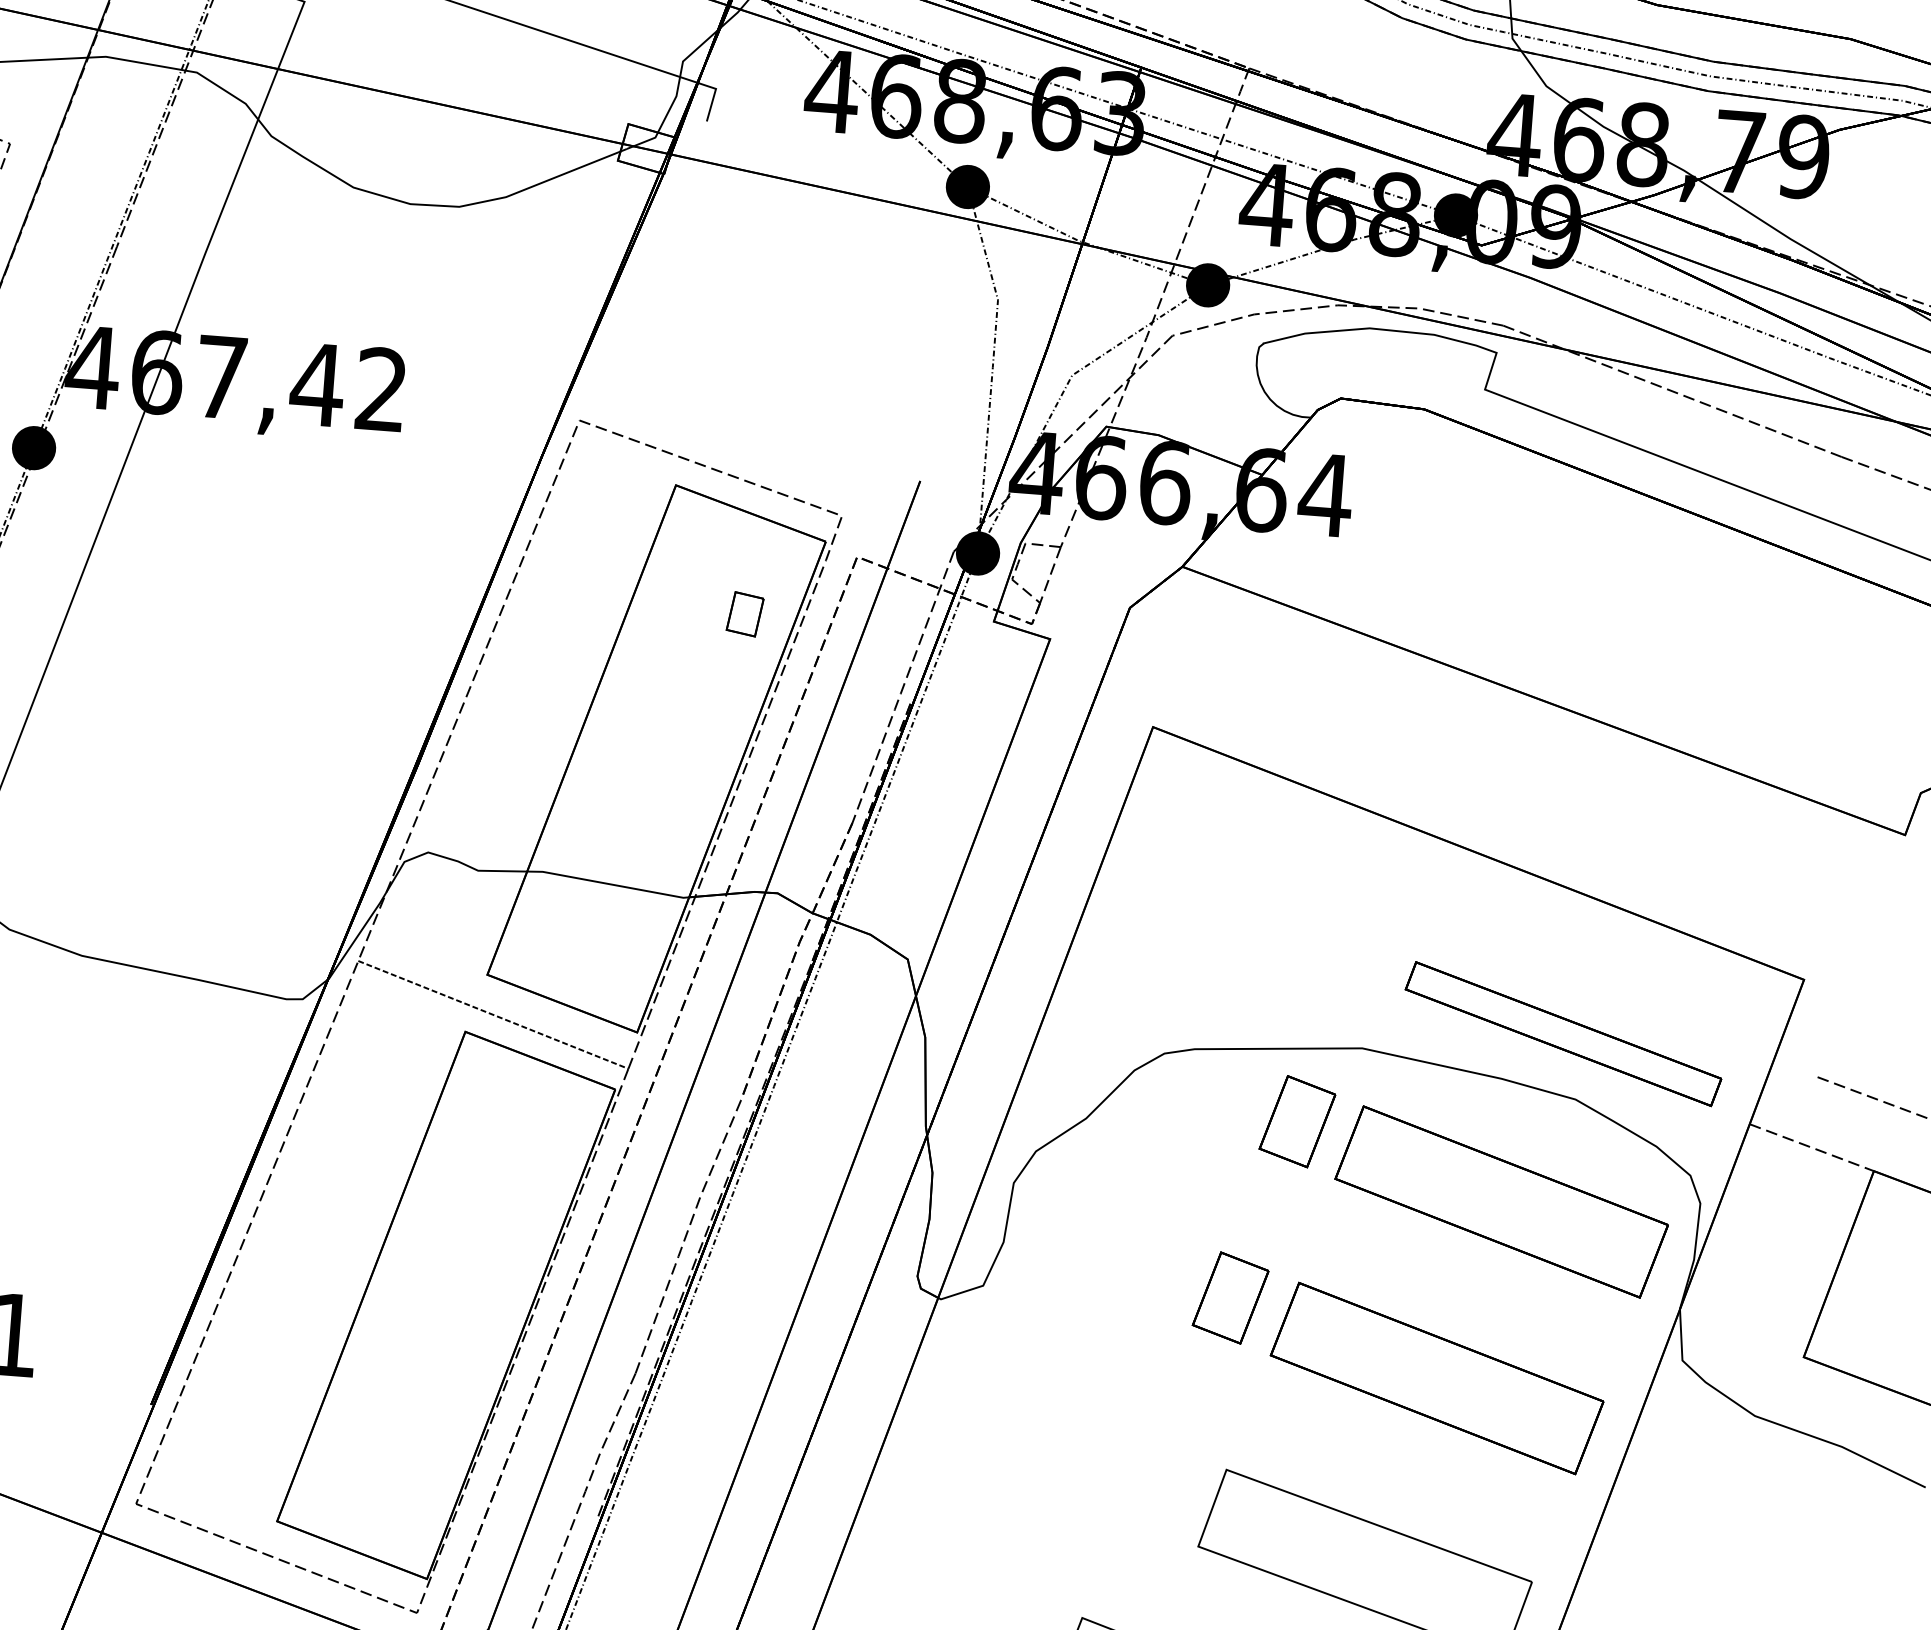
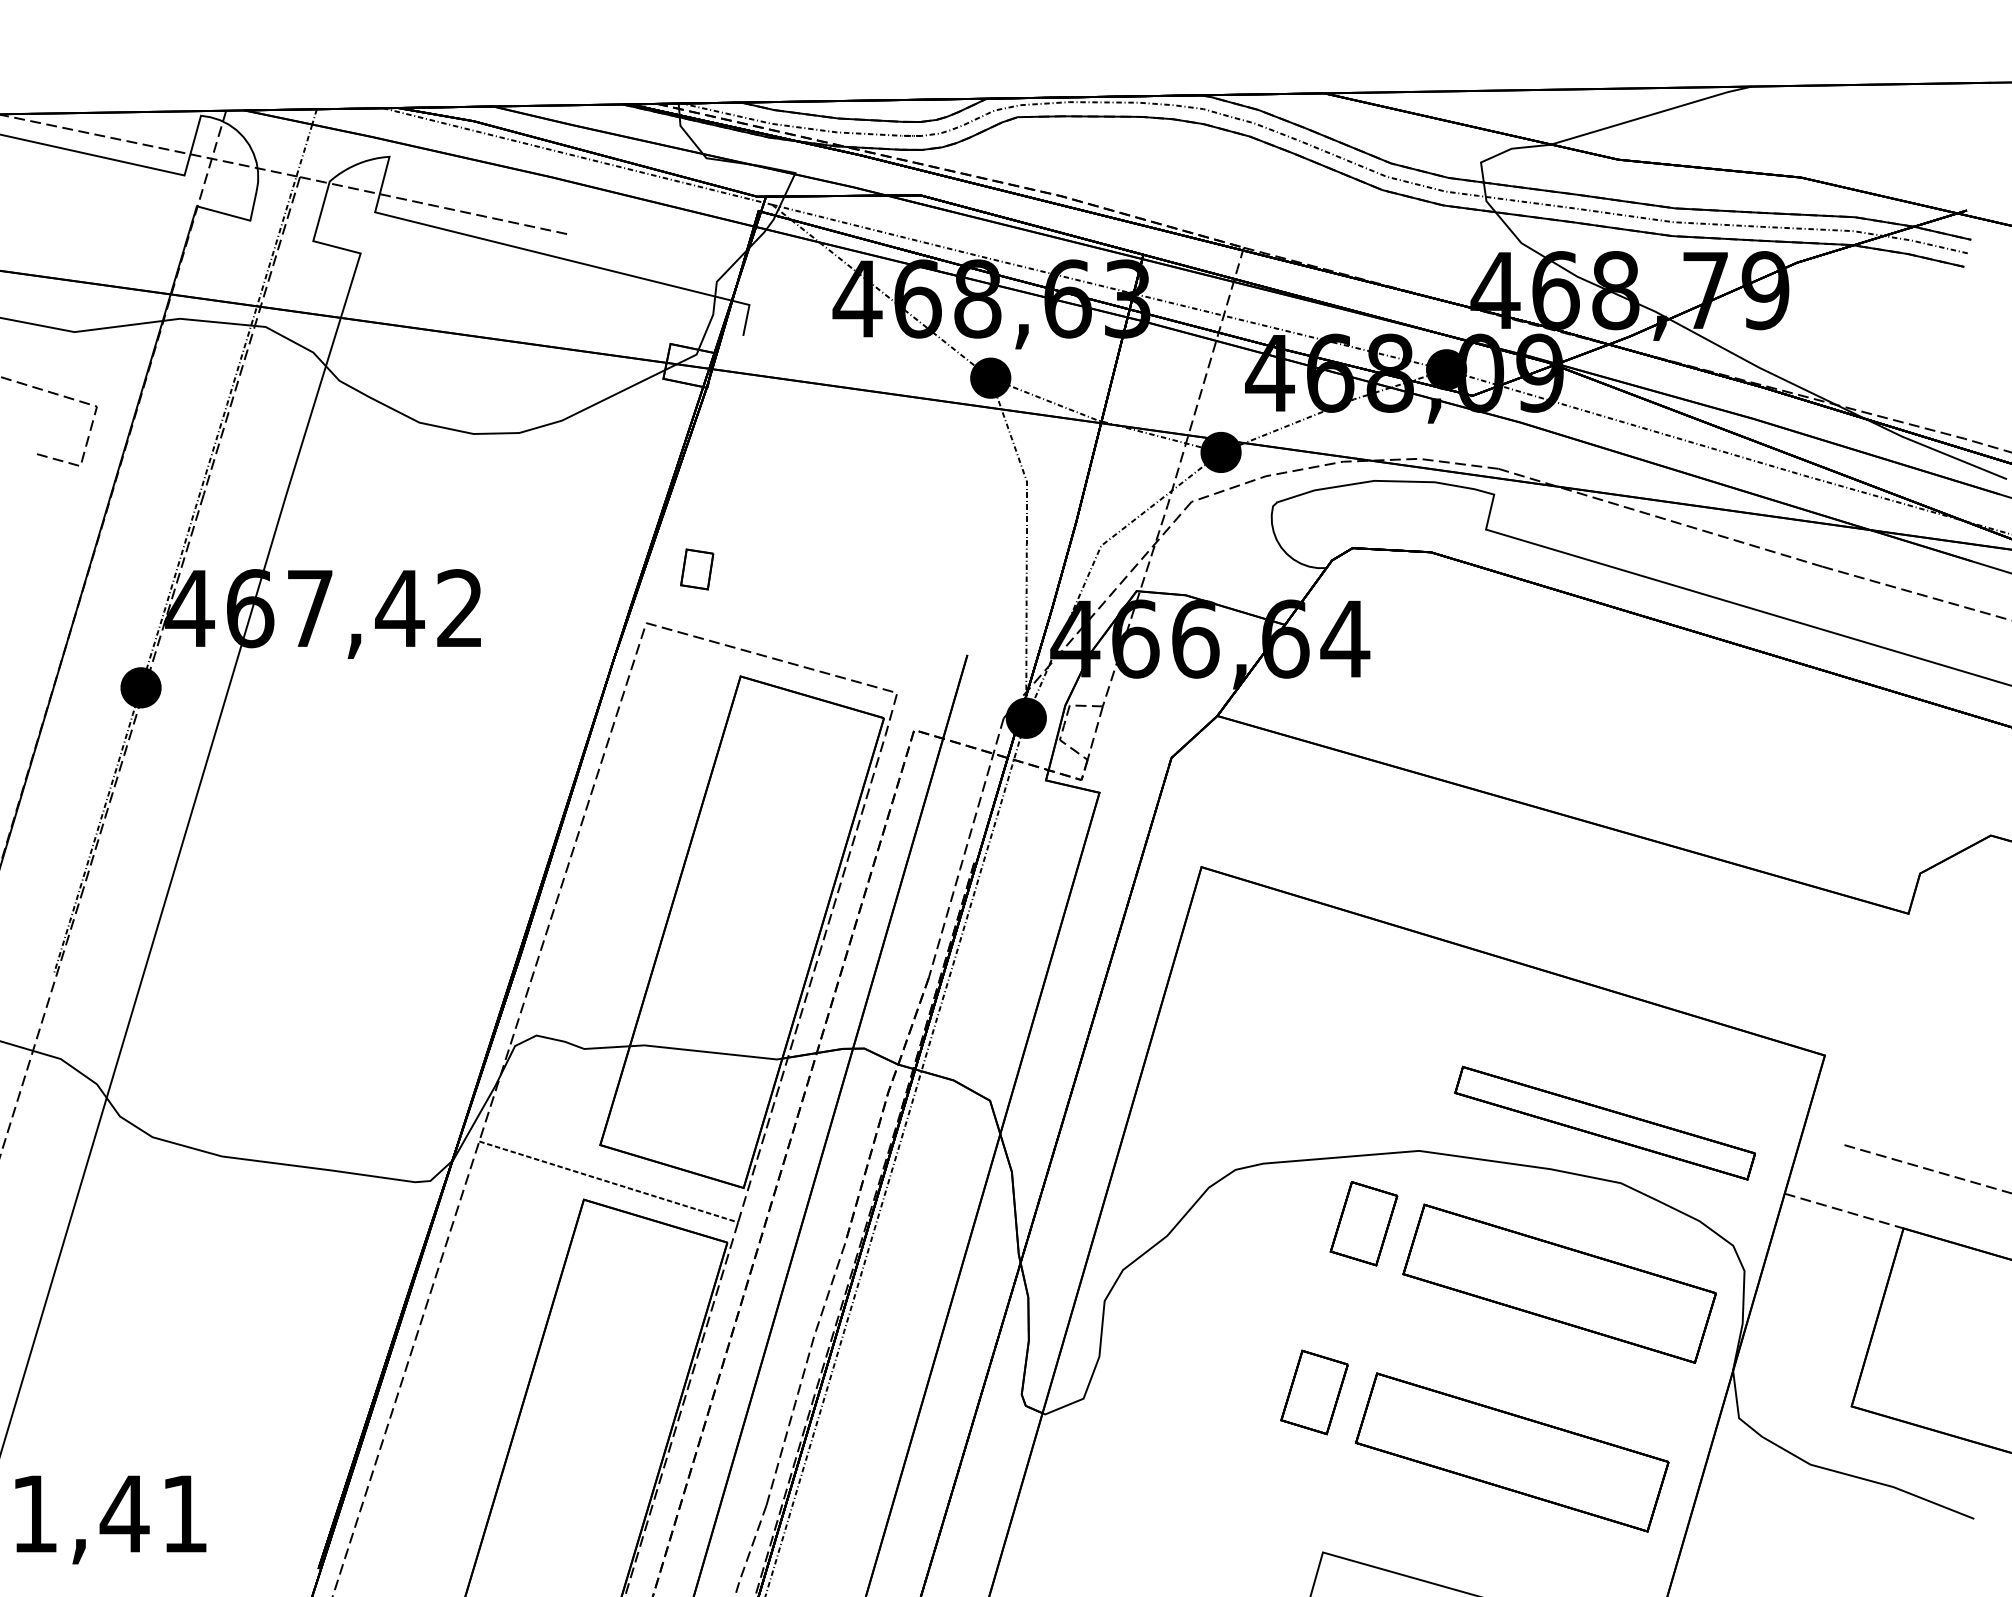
part: (745, 614) -> (697, 569), moved

